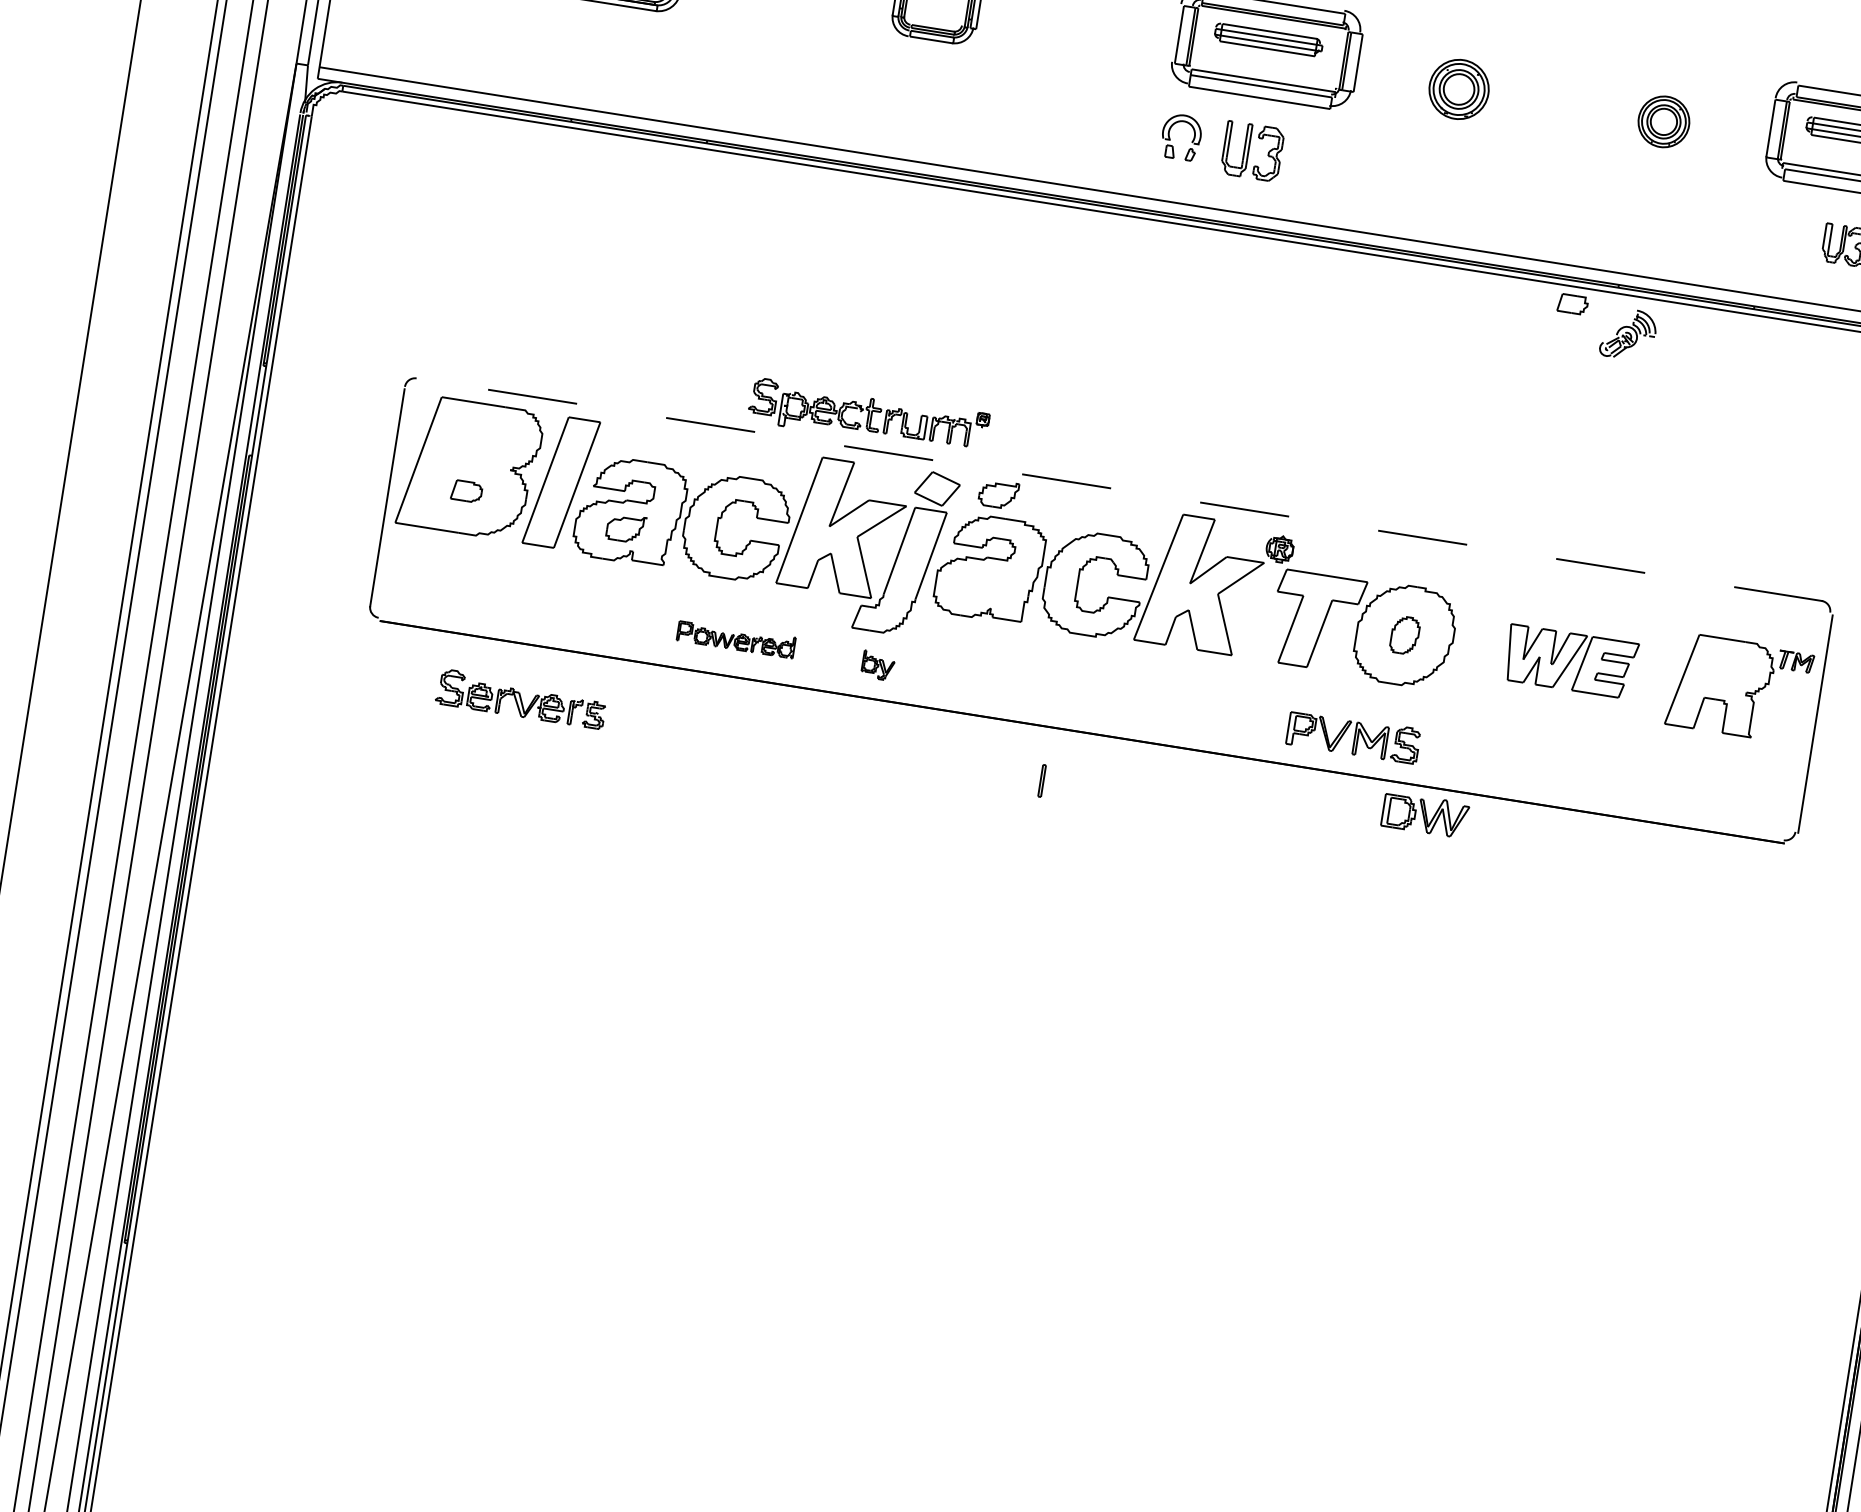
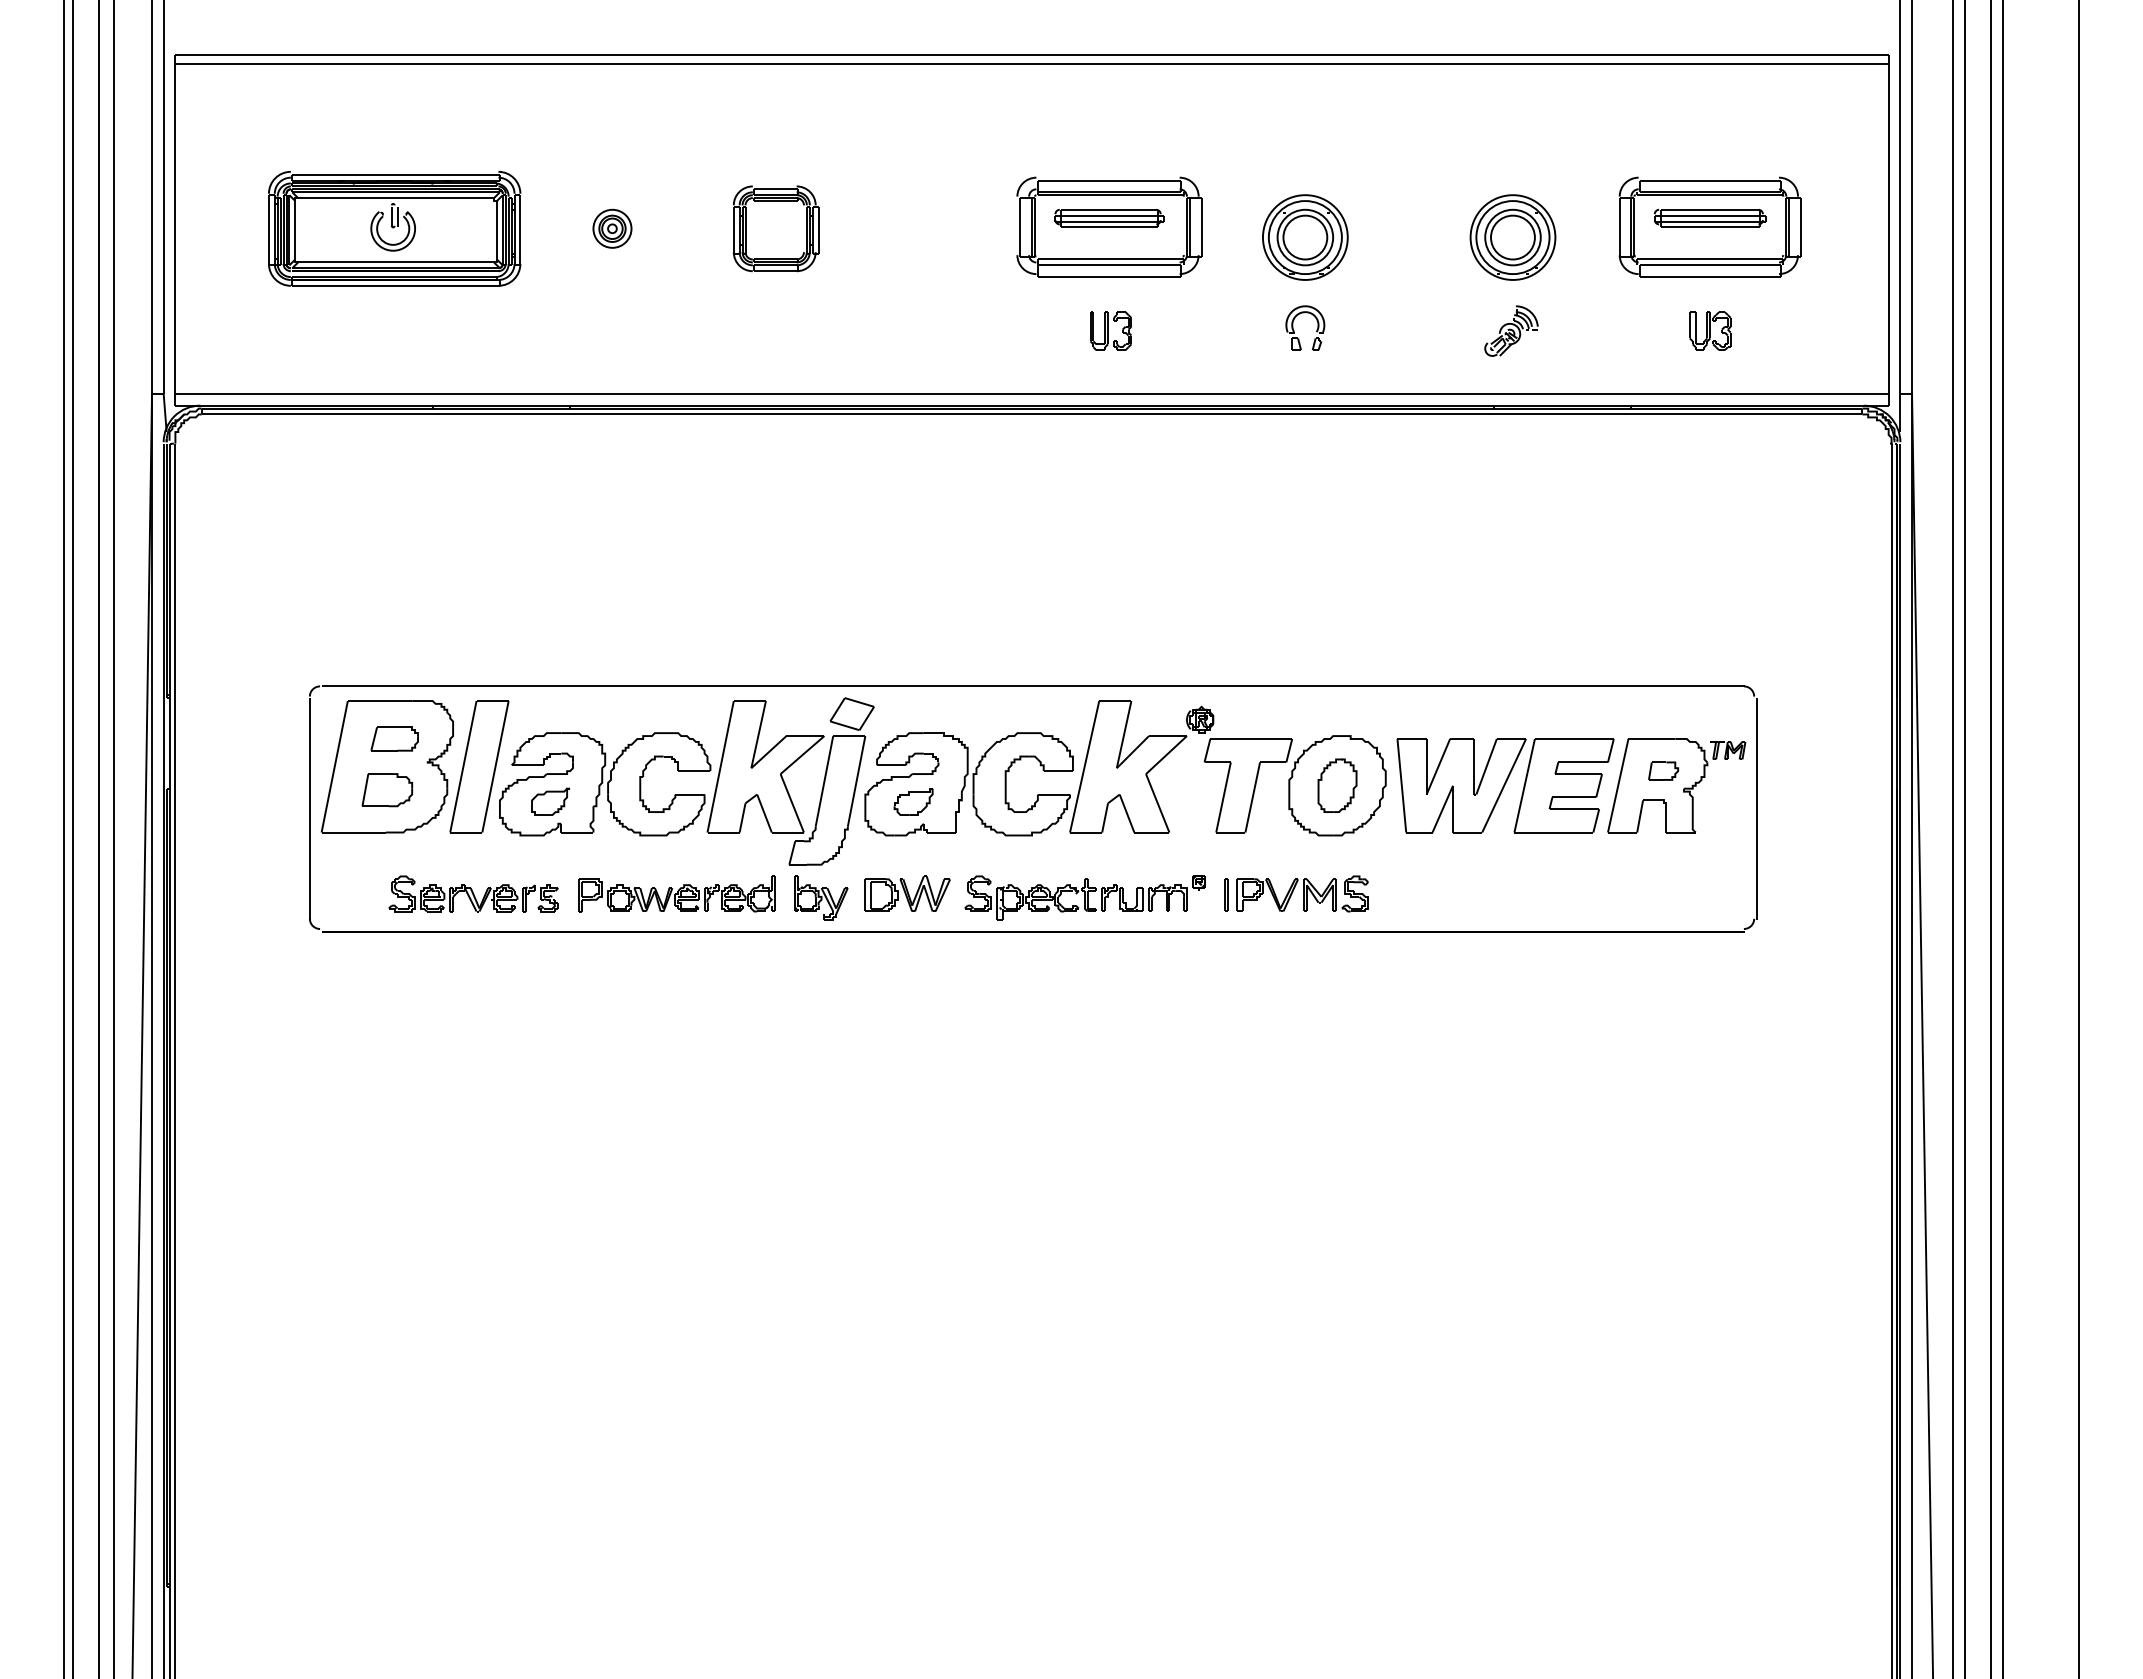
part: (1459, 89) -> (1305, 237), size x1.43
part: (1663, 121) -> (1512, 237), size x1.67
part: (1192, 140) -> (1316, 329), moved
part: (1252, 150) -> (1110, 330), size x0.71
part: (1572, 303) -> (1663, 770), moved
part: (1628, 333) -> (1511, 330), moved
part: (868, 416) -> (1084, 897), moved
part: (481, 441) -> (394, 738), added
line: (1120, 490) -> (1033, 686), dashed -> solid
part: (466, 491) -> (387, 790), size x1.67
part: (998, 493) -> (913, 801), moved
part: (1405, 635) -> (1337, 785), size x1.43
part: (735, 638) -> (676, 893), size x1.67
part: (1570, 661) -> (1505, 785), size x1.67
part: (878, 665) -> (821, 897), size x1.67
part: (521, 698) -> (473, 893), moved
line: (1041, 779) -> (1225, 894), moved
part: (1425, 814) -> (907, 893), moved

